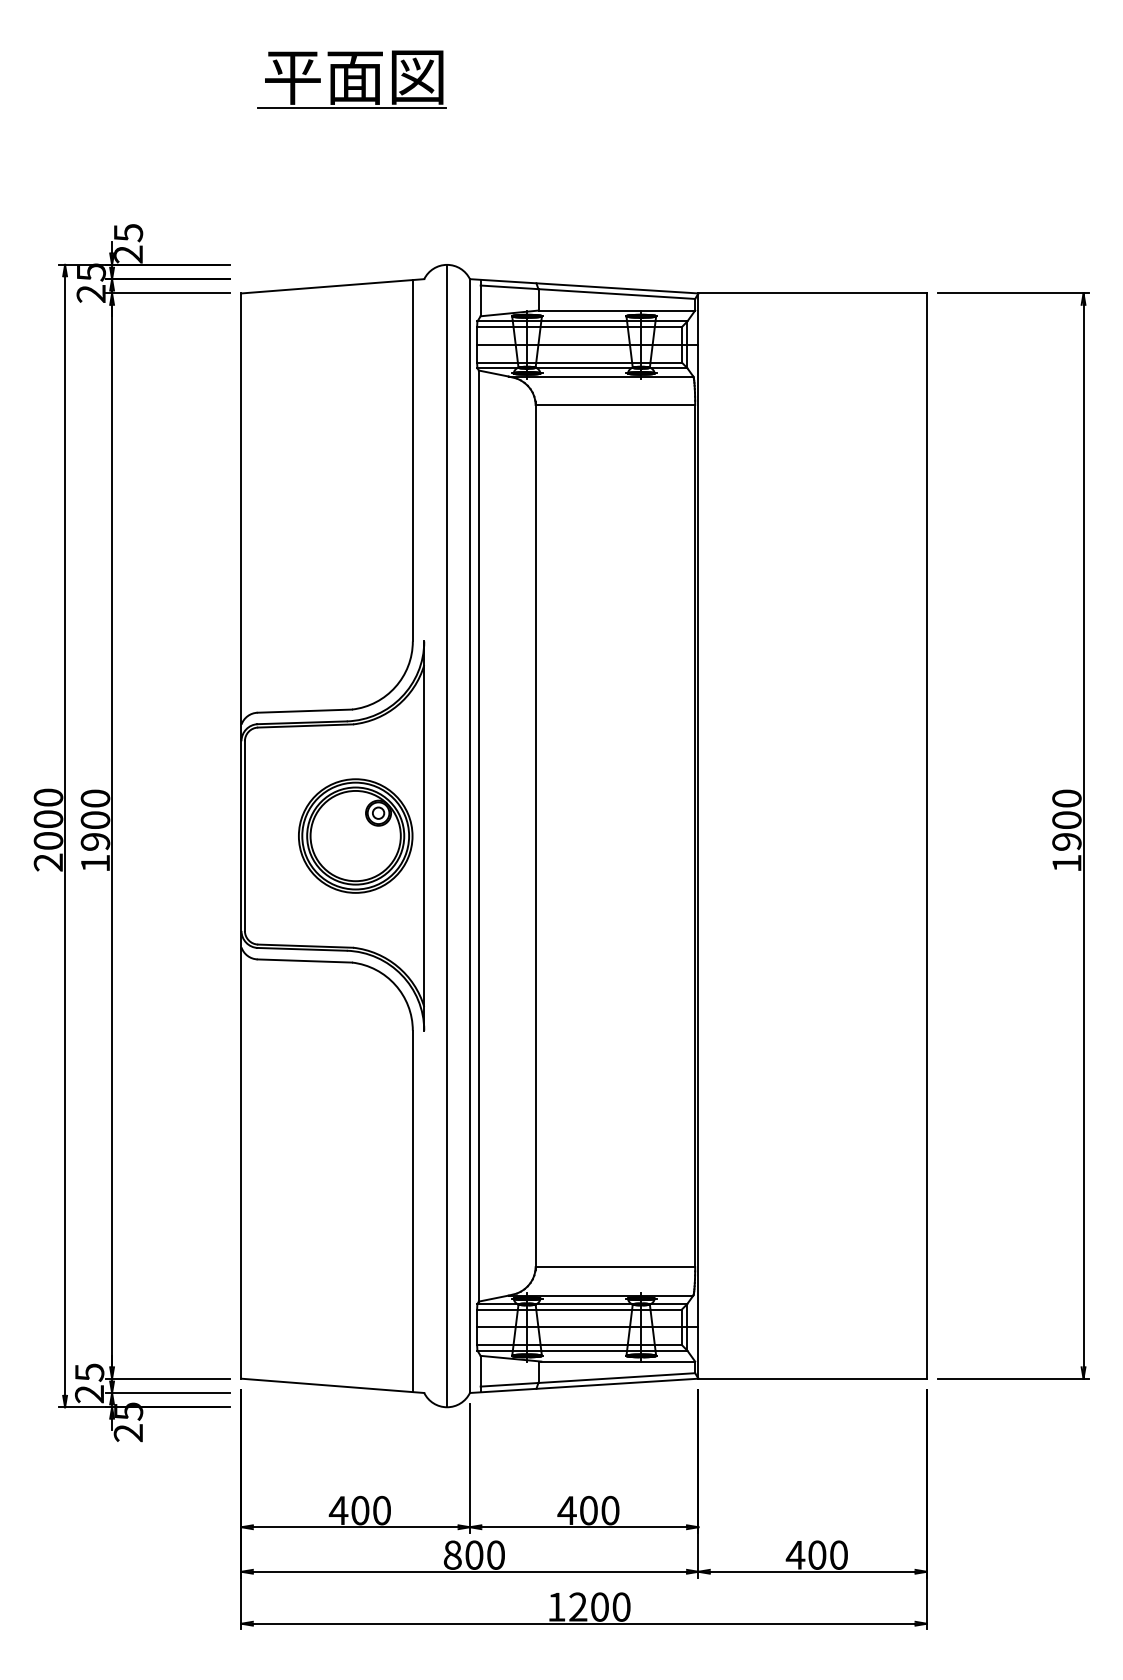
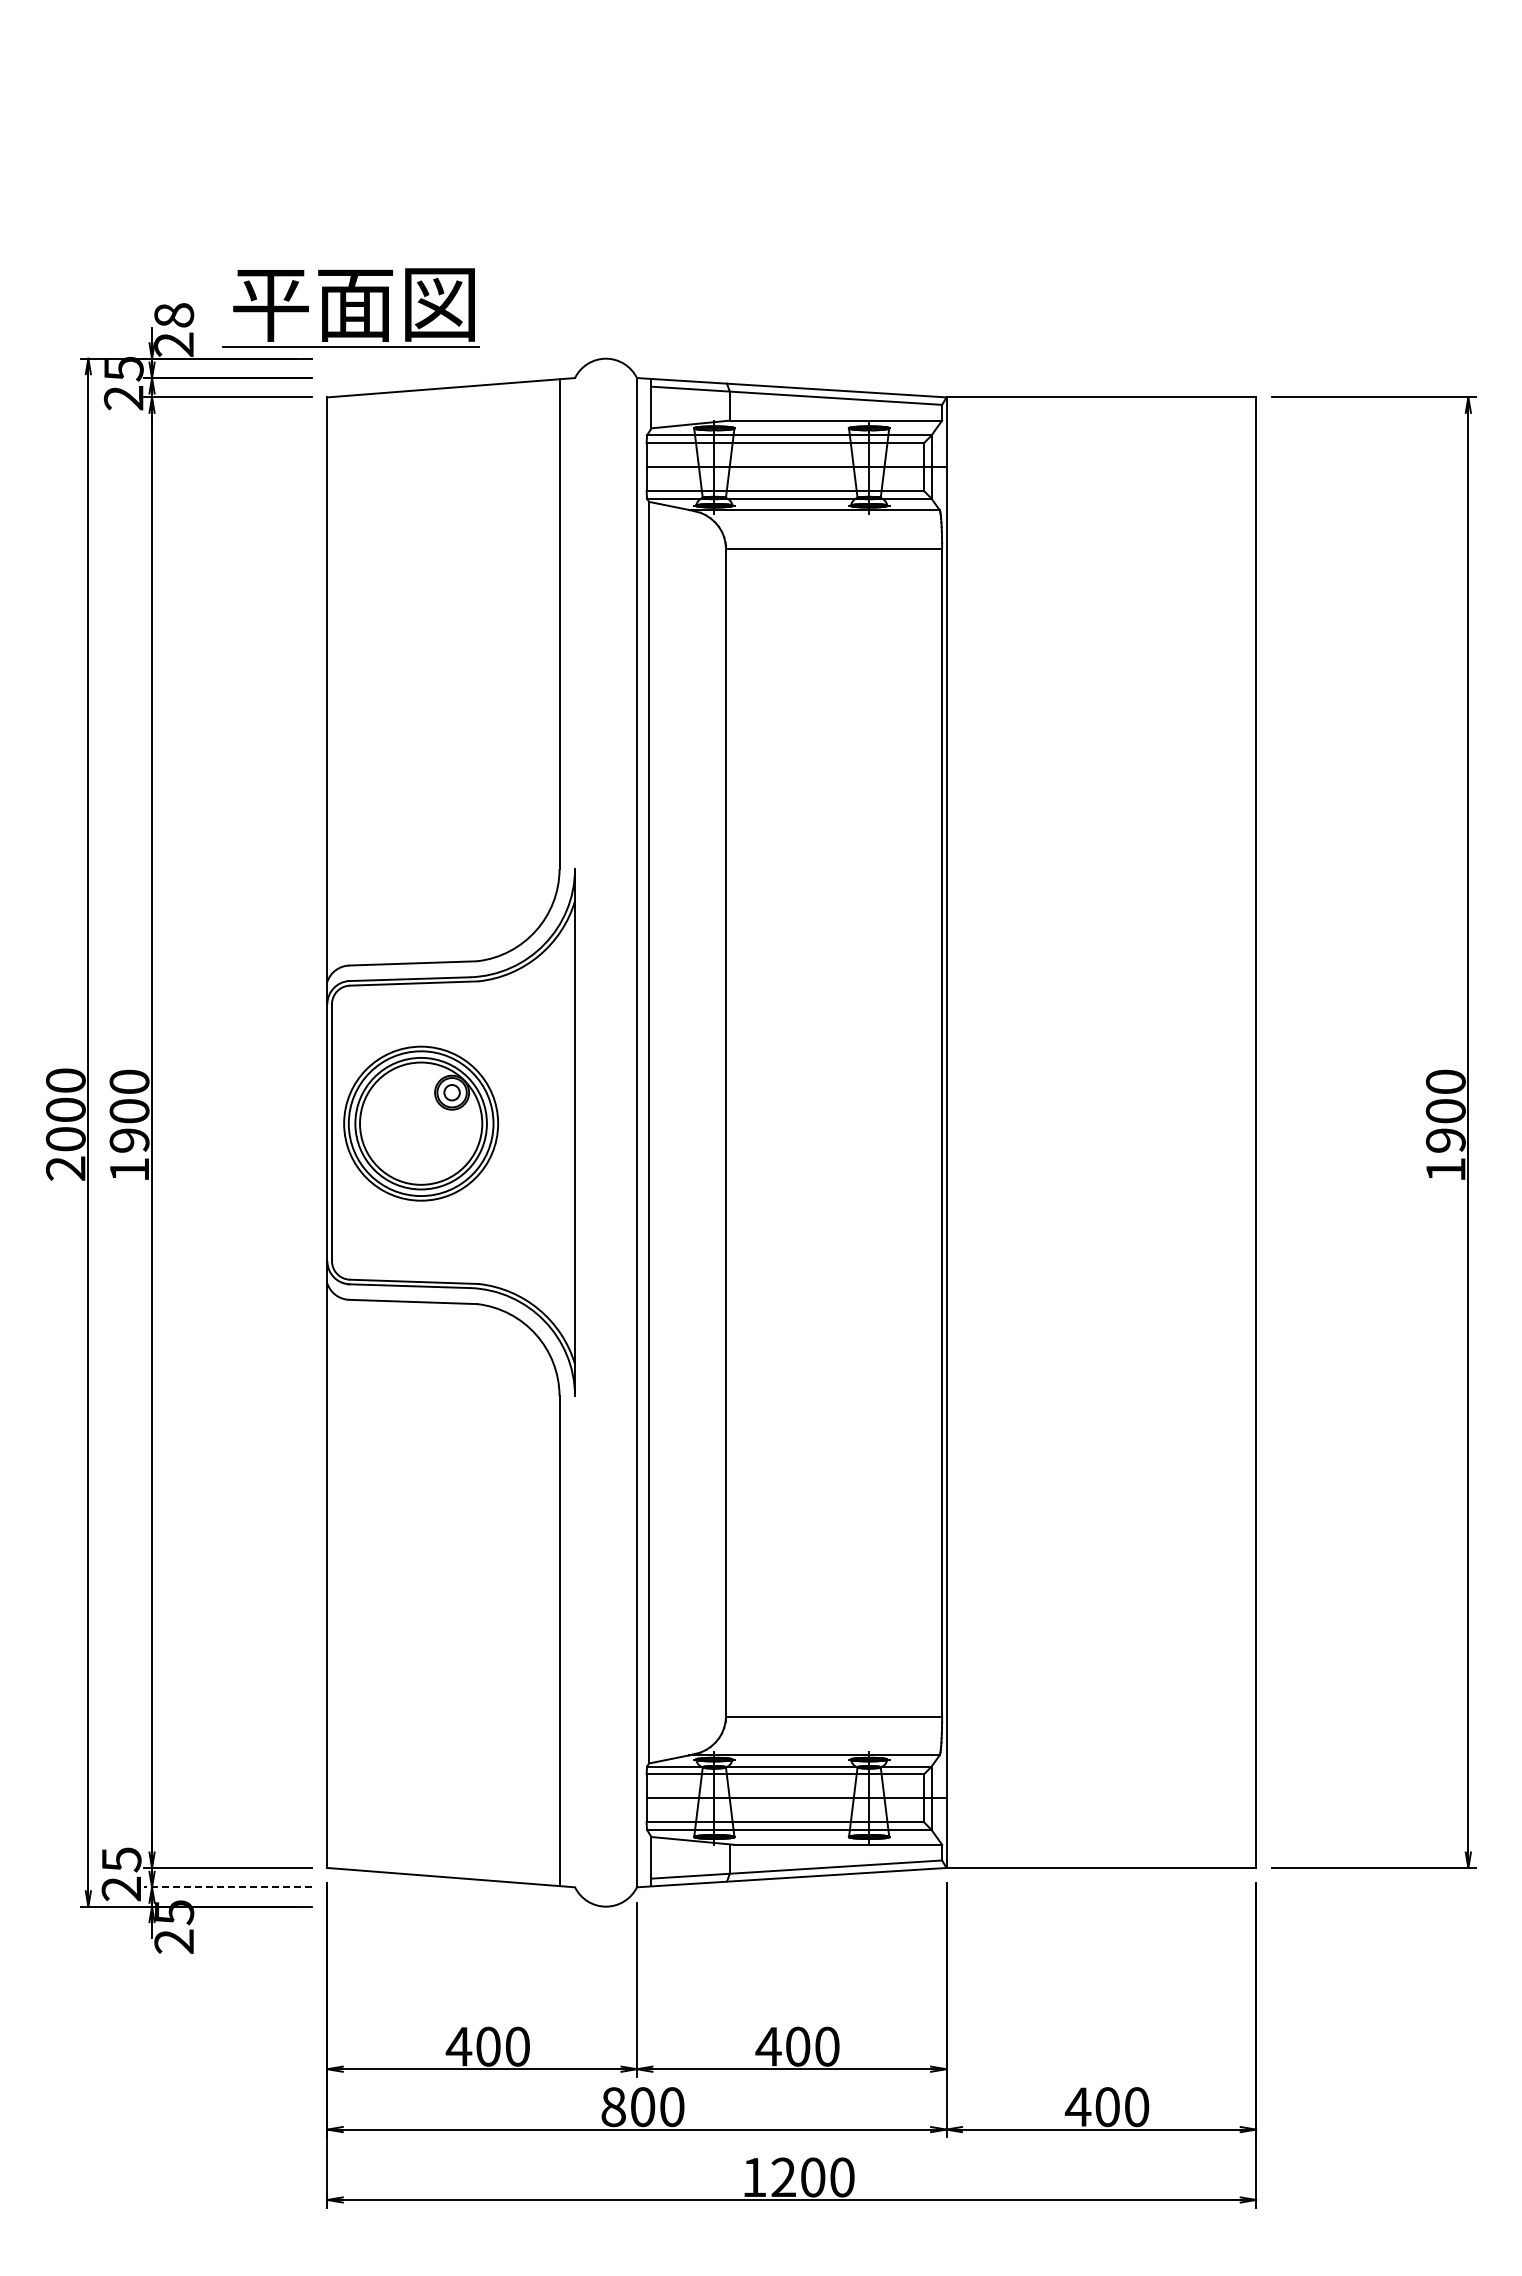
part: (351, 79) -> (350, 307), moved
text: (128, 232) -> (174, 315), 25 -> 28
part: (355, 835) -> (421, 1123), moved
line: (446, 835) -> (605, 1132), removed
line: (168, 1393) -> (228, 1887), solid -> dashed

